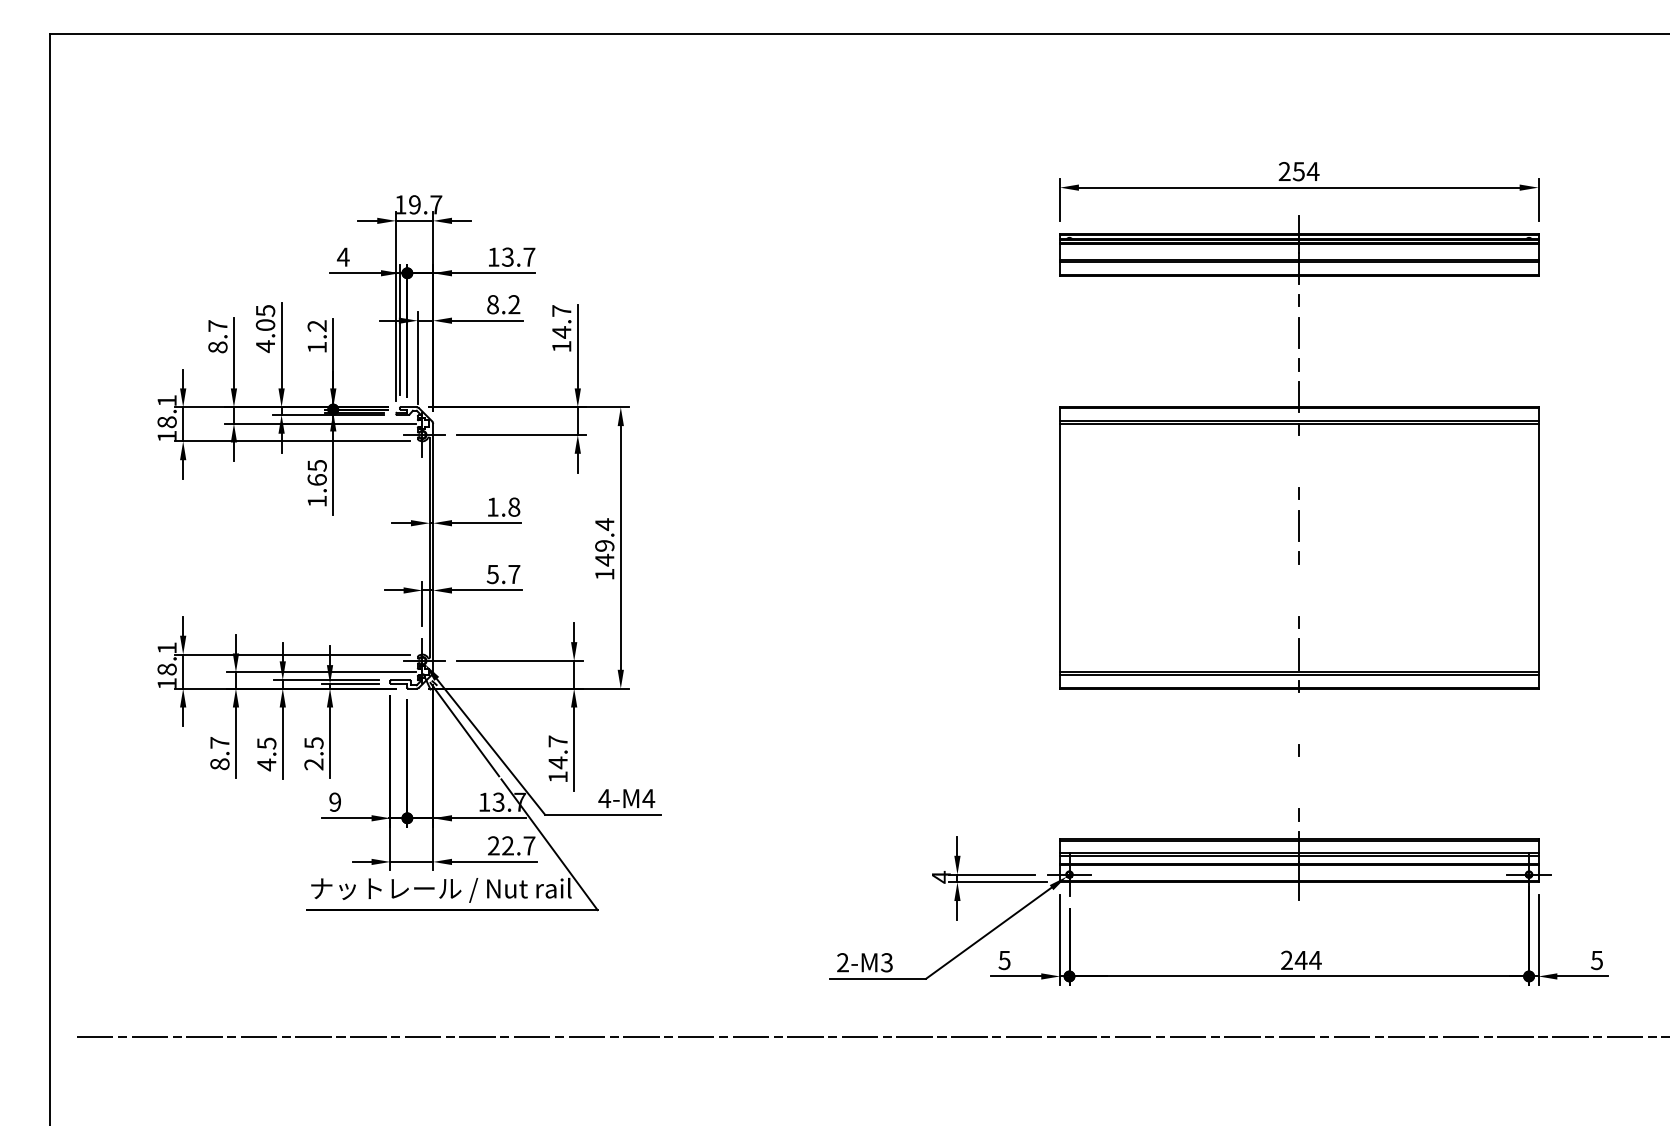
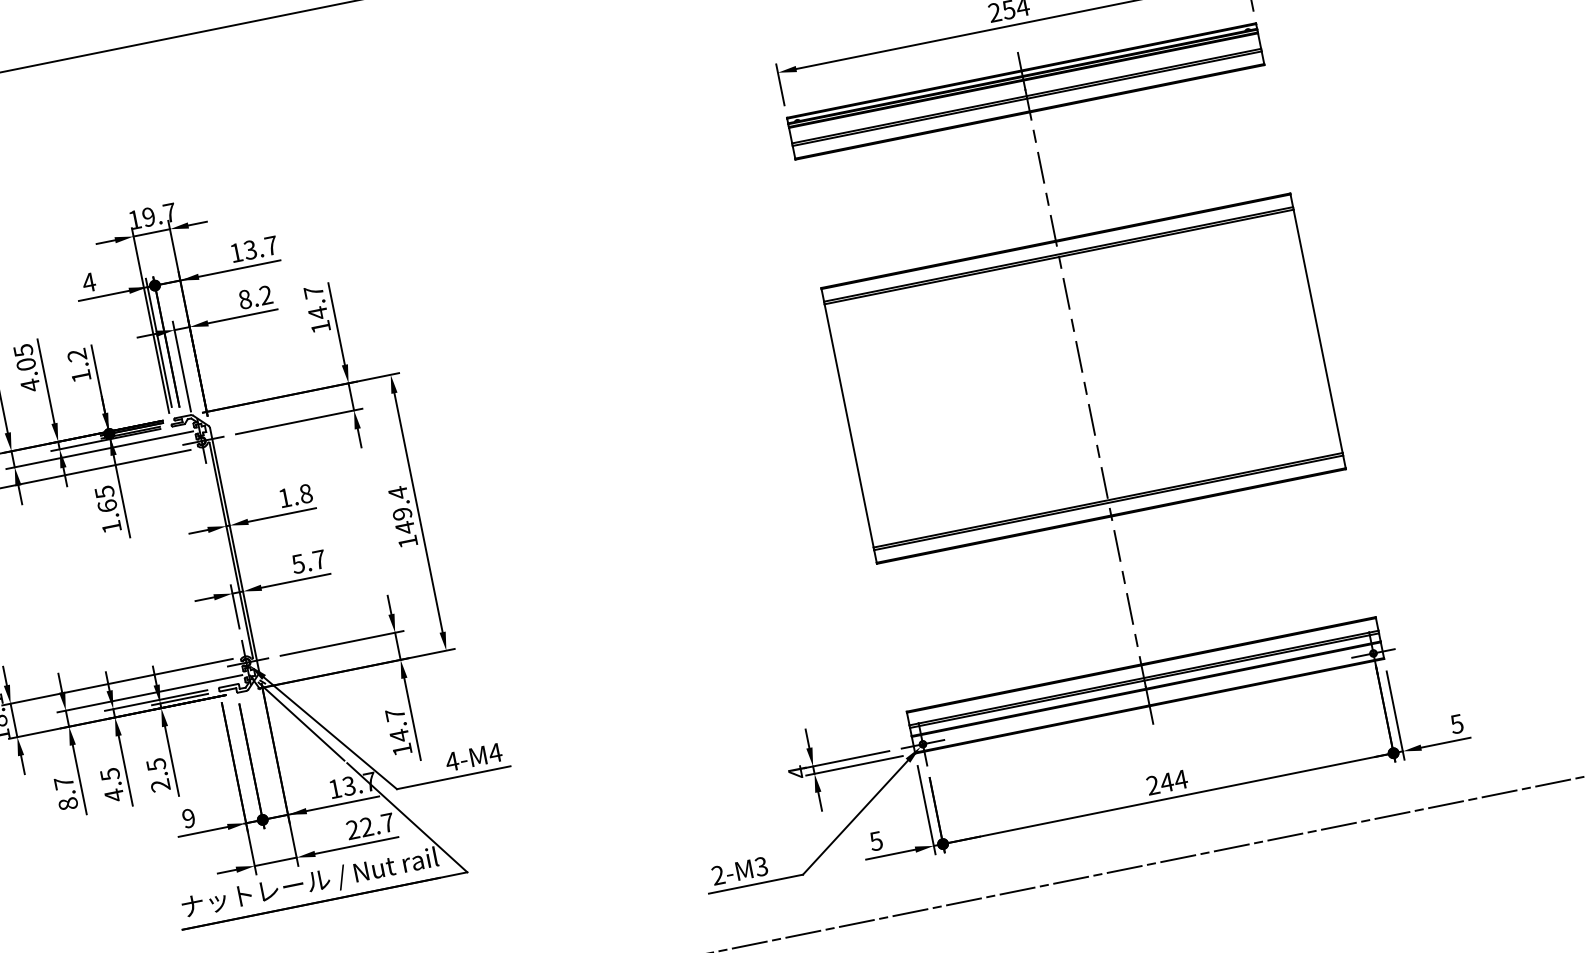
line: (1299, 461) -> (1066, 293), added
line: (1299, 589) -> (1092, 419), added
line: (1298, 718) -> (1116, 545), added
line: (1299, 782) -> (1130, 608), added

